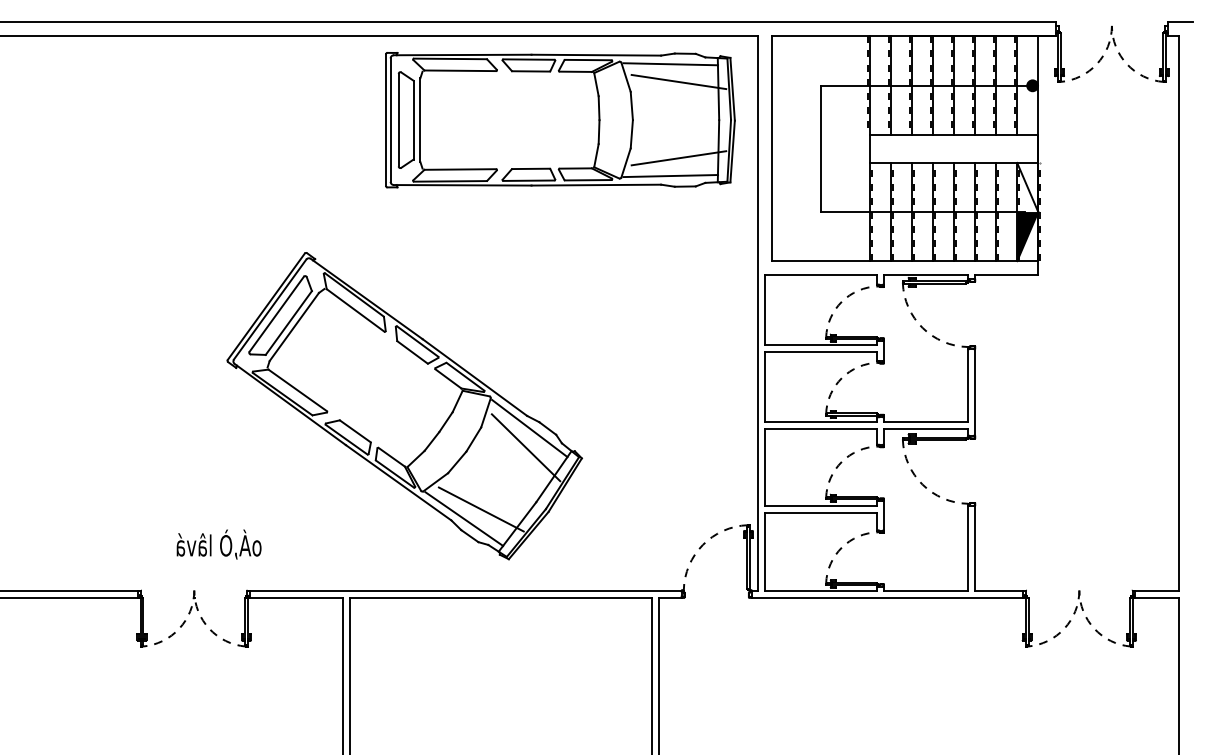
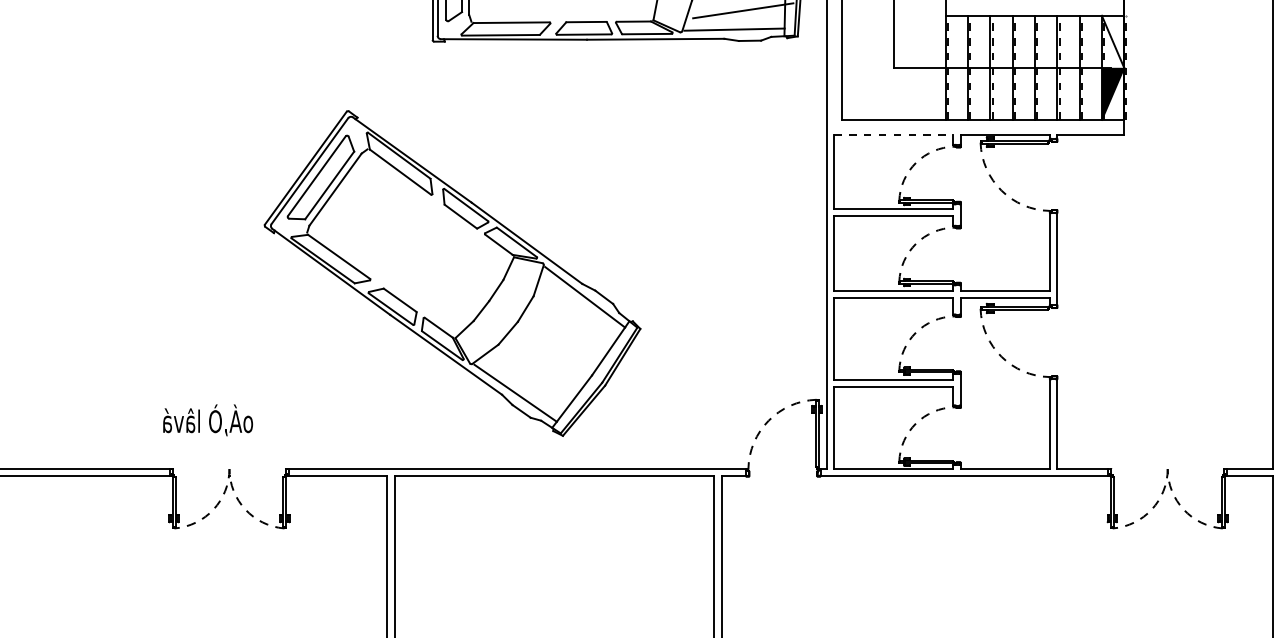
line: (821, 275) -> (894, 135), solid -> dashed
line: (525, 447) -> (580, 317), removed
line: (480, 509) -> (532, 383), removed
text: (218, 544) -> (207, 420), moved

